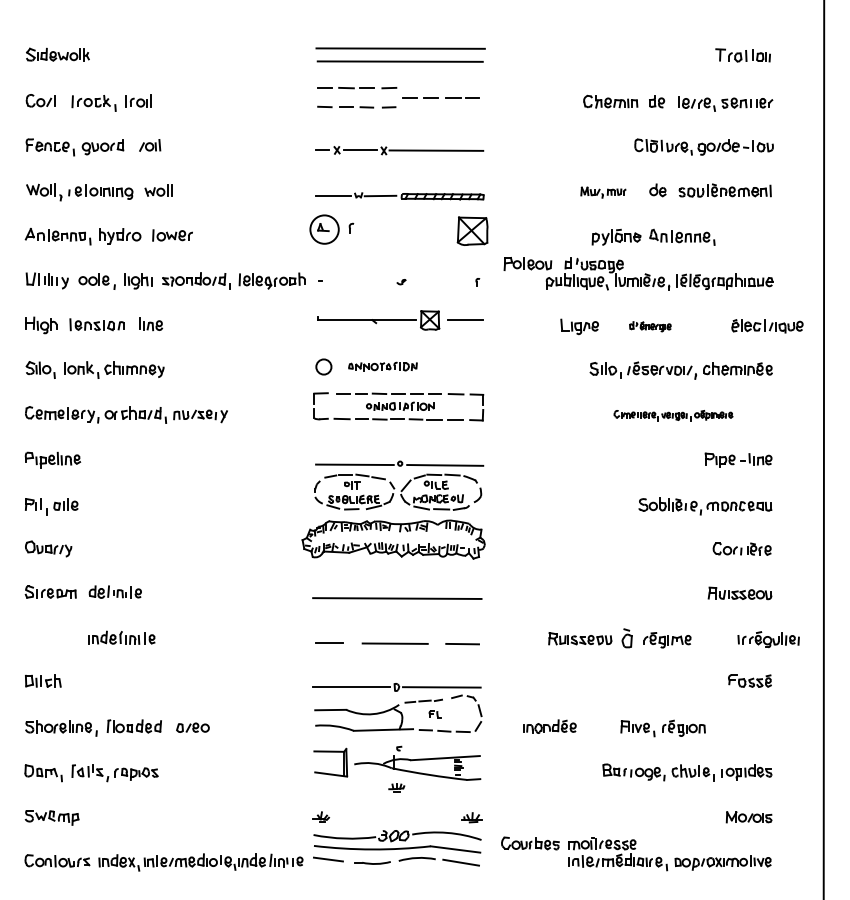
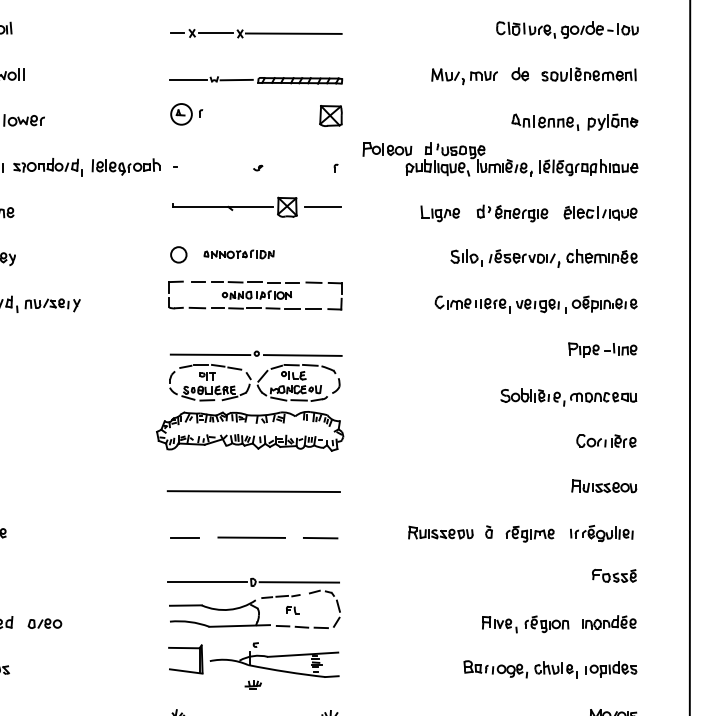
part: (603, 192) -> (464, 76), size x1.43
part: (331, 229) -> (186, 114), size x0.71
part: (472, 230) -> (330, 115), size x0.71
part: (616, 236) -> (612, 121), moved
part: (650, 326) -> (512, 213), size x1.67
part: (767, 326) -> (600, 213), moved
part: (673, 415) -> (536, 304), size x1.67
part: (627, 637) -> (489, 531), size x0.62
part: (768, 639) -> (601, 533), moved
part: (549, 726) -> (608, 622), moved

